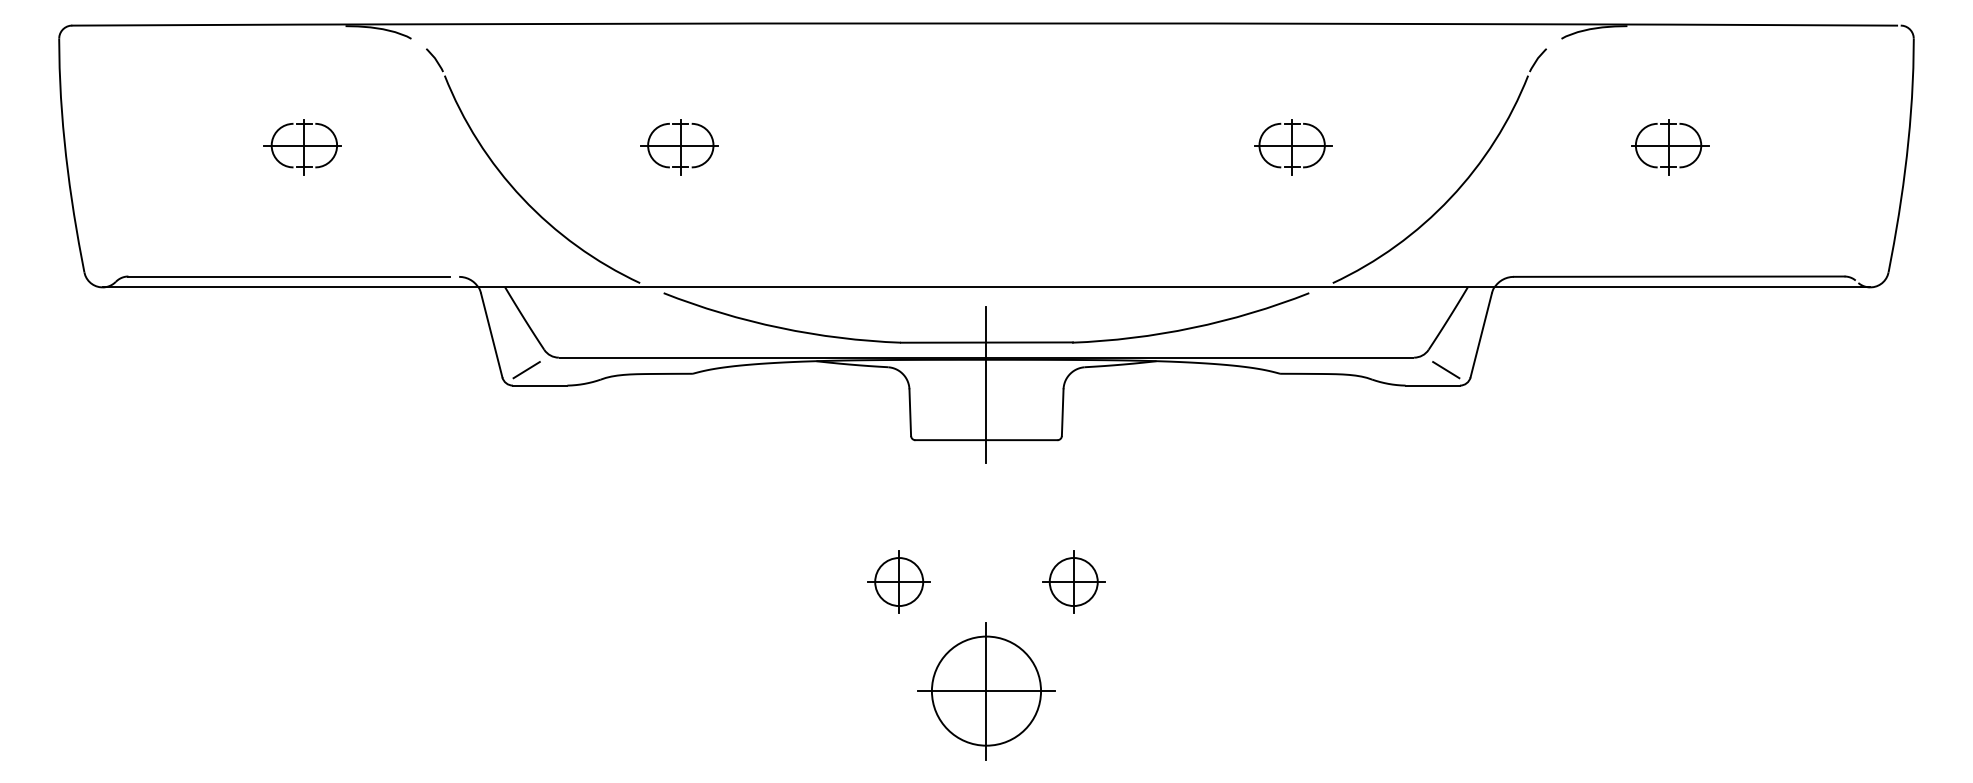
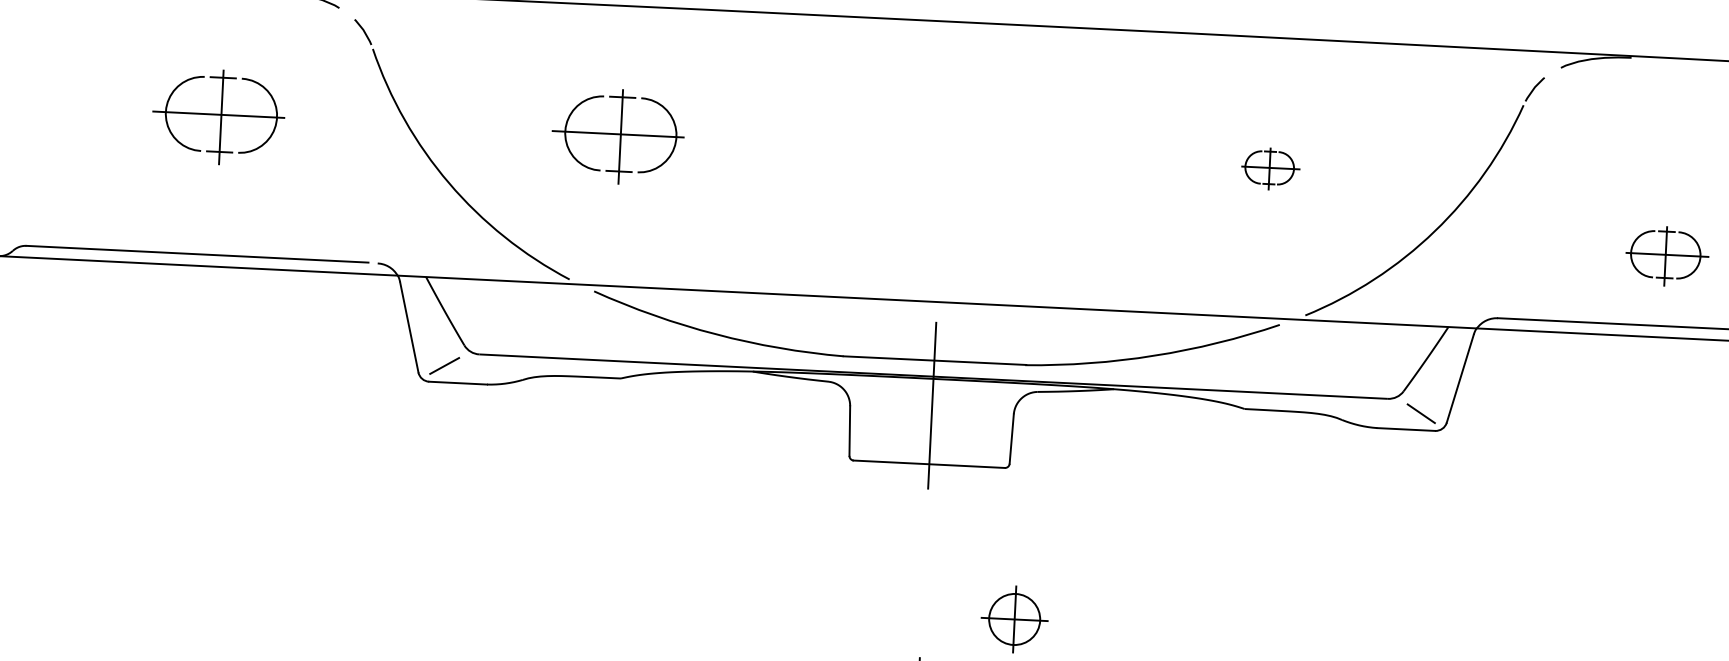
part: (302, 147) -> (218, 117), size x1.6
part: (679, 147) -> (618, 137), size x1.6
part: (1293, 147) -> (1270, 169), size x0.7
part: (1670, 147) -> (1667, 256), moved
part: (898, 581) -> (828, 609), removed

